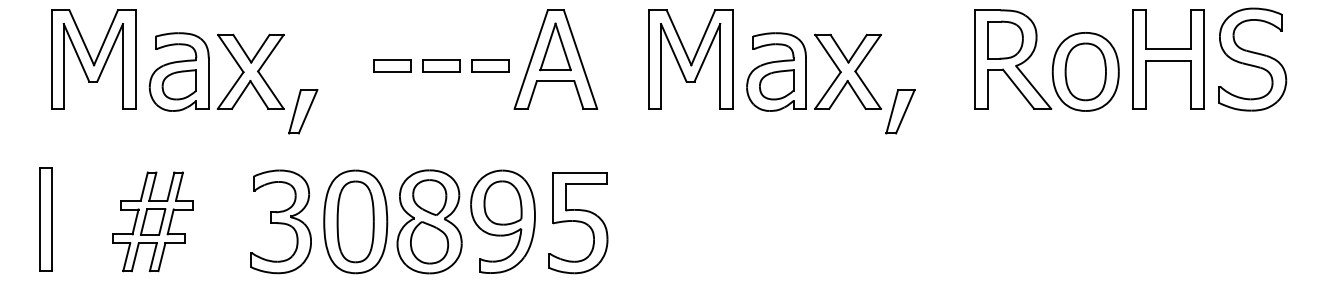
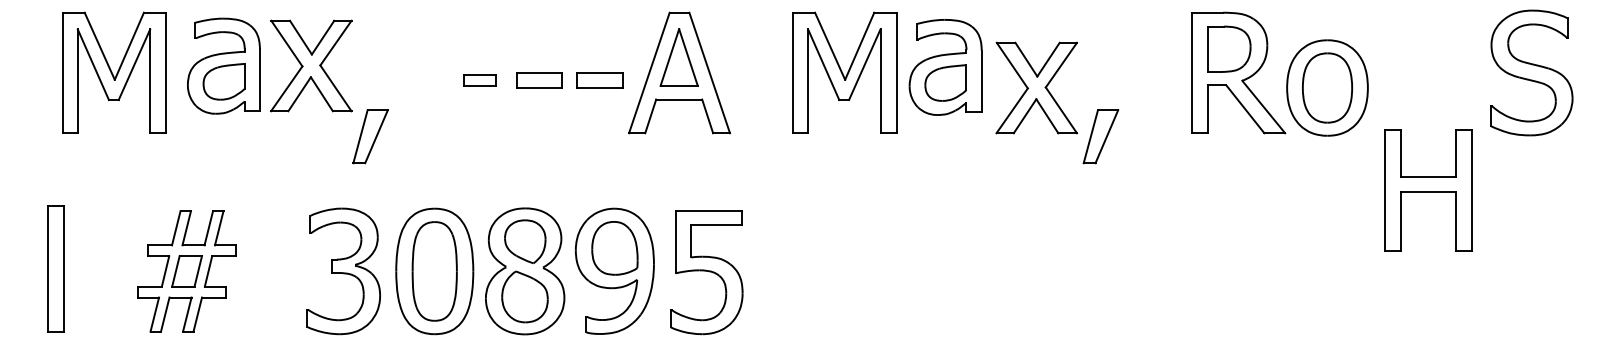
part: (1168, 59) -> (1428, 190), moved
part: (392, 65) -> (479, 80), size x0.7
part: (209, 71) -> (260, 65), moved
part: (776, 71) -> (945, 66), moved

